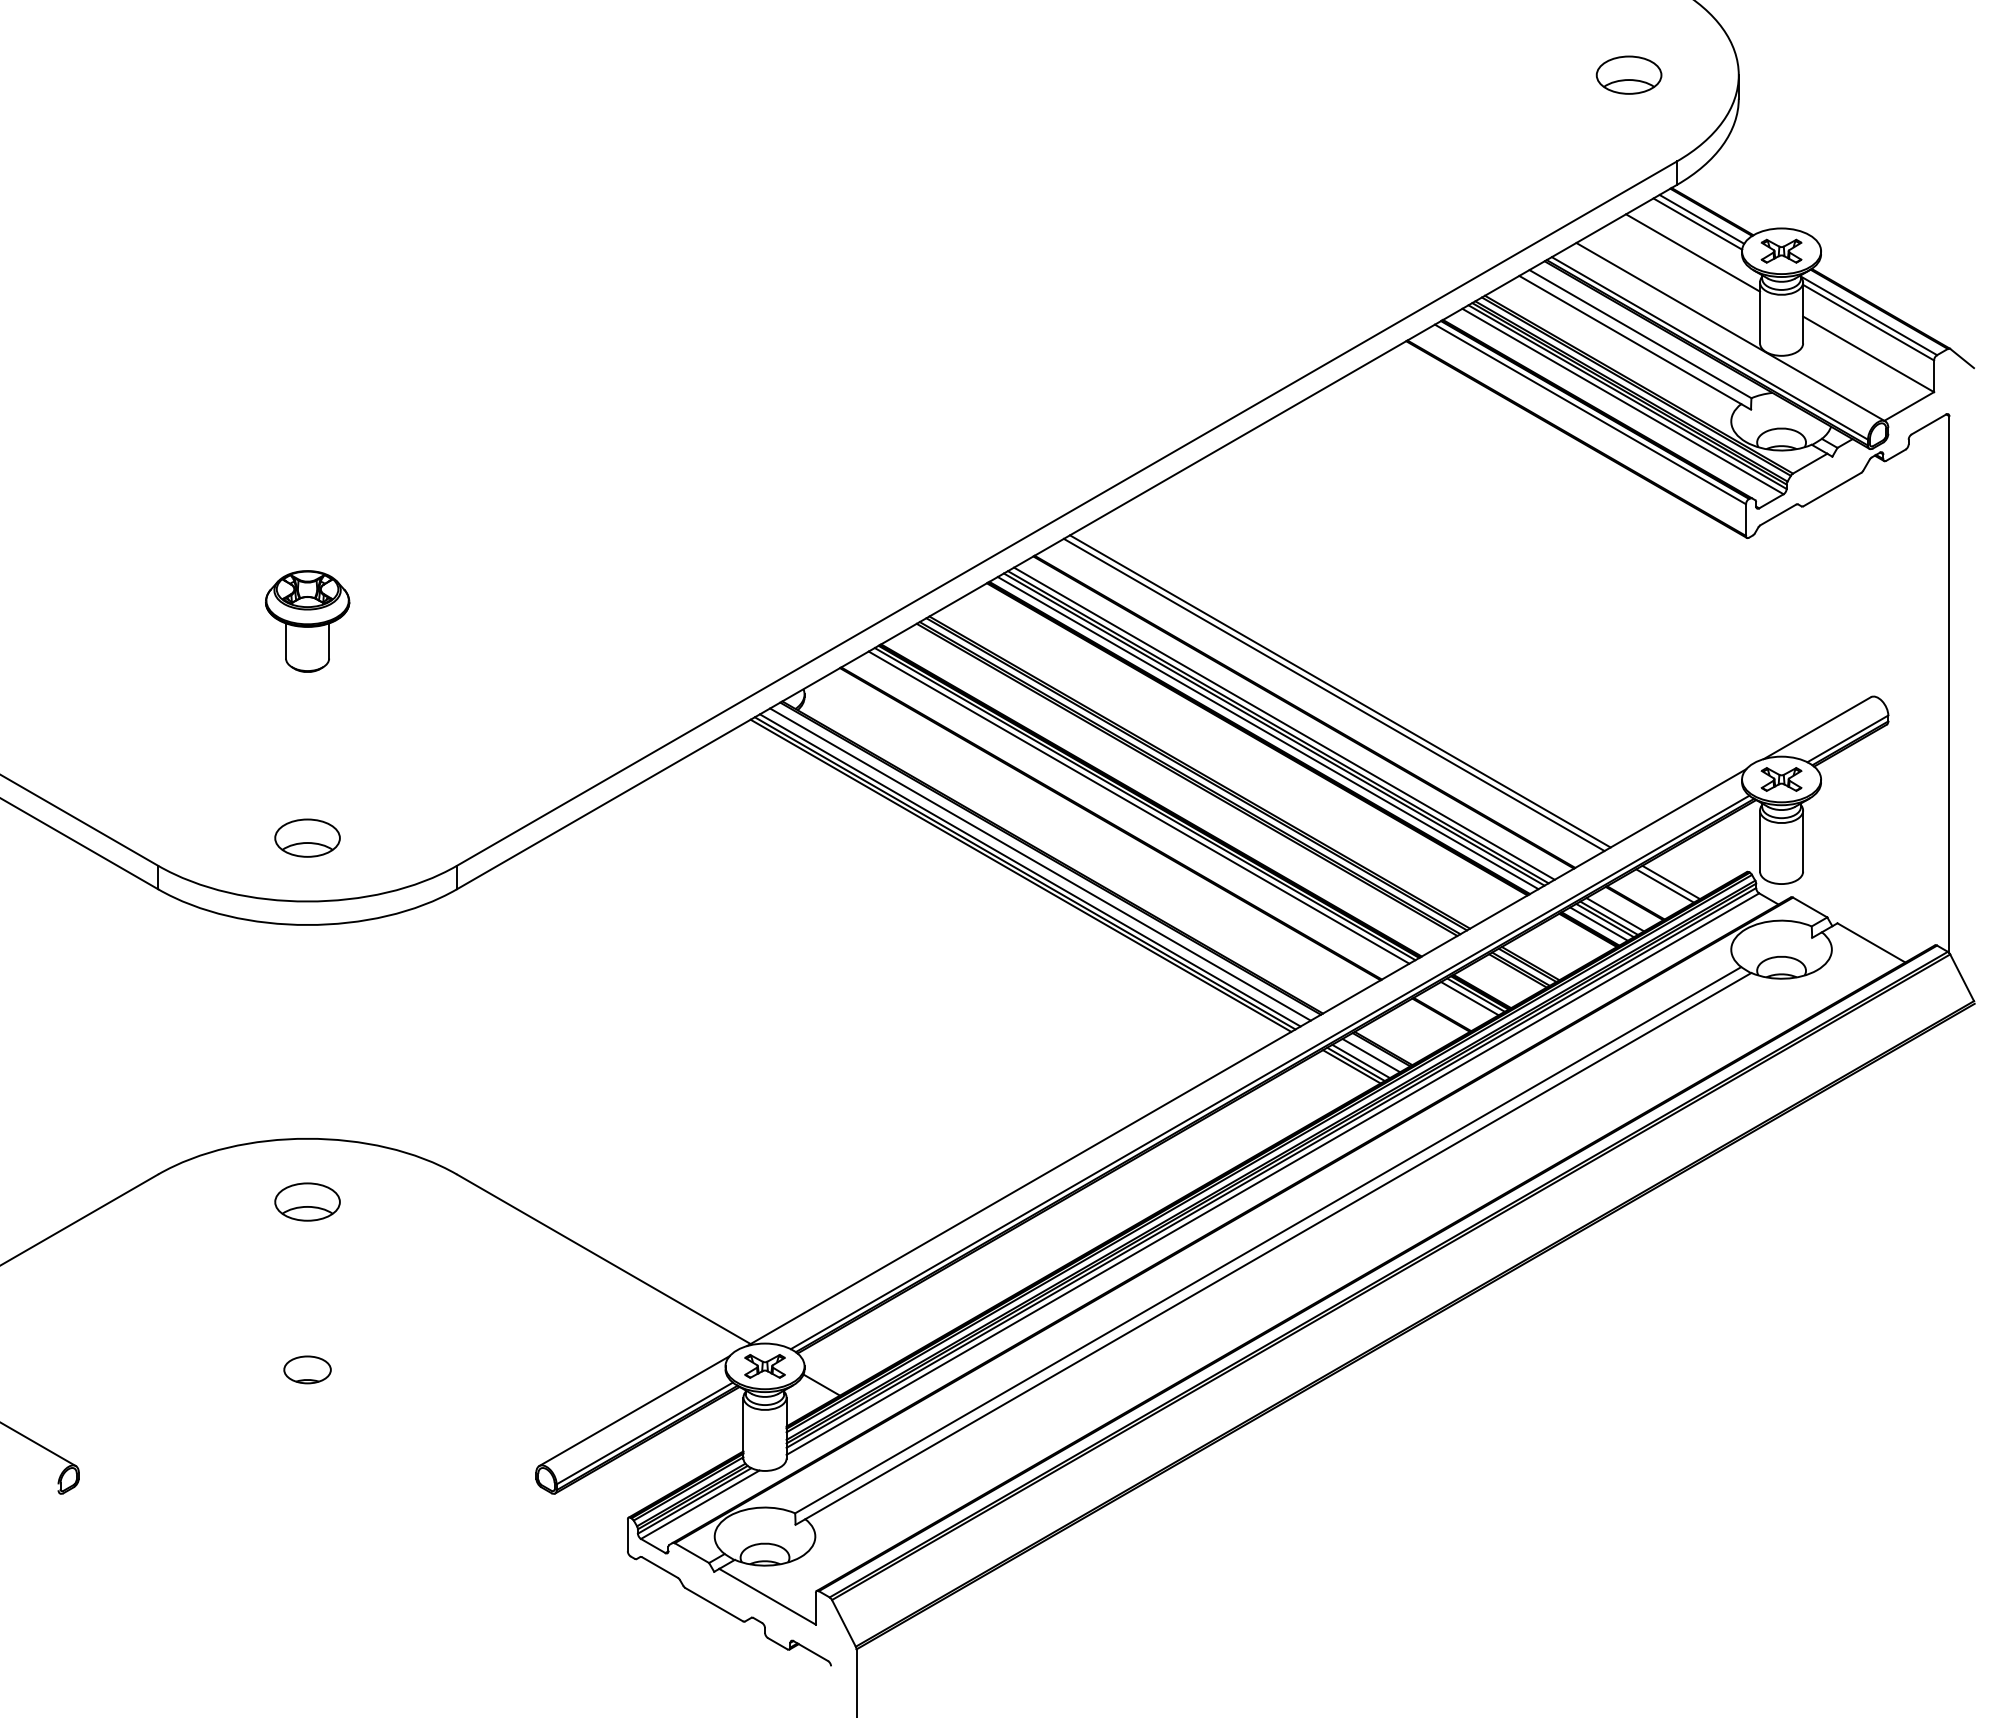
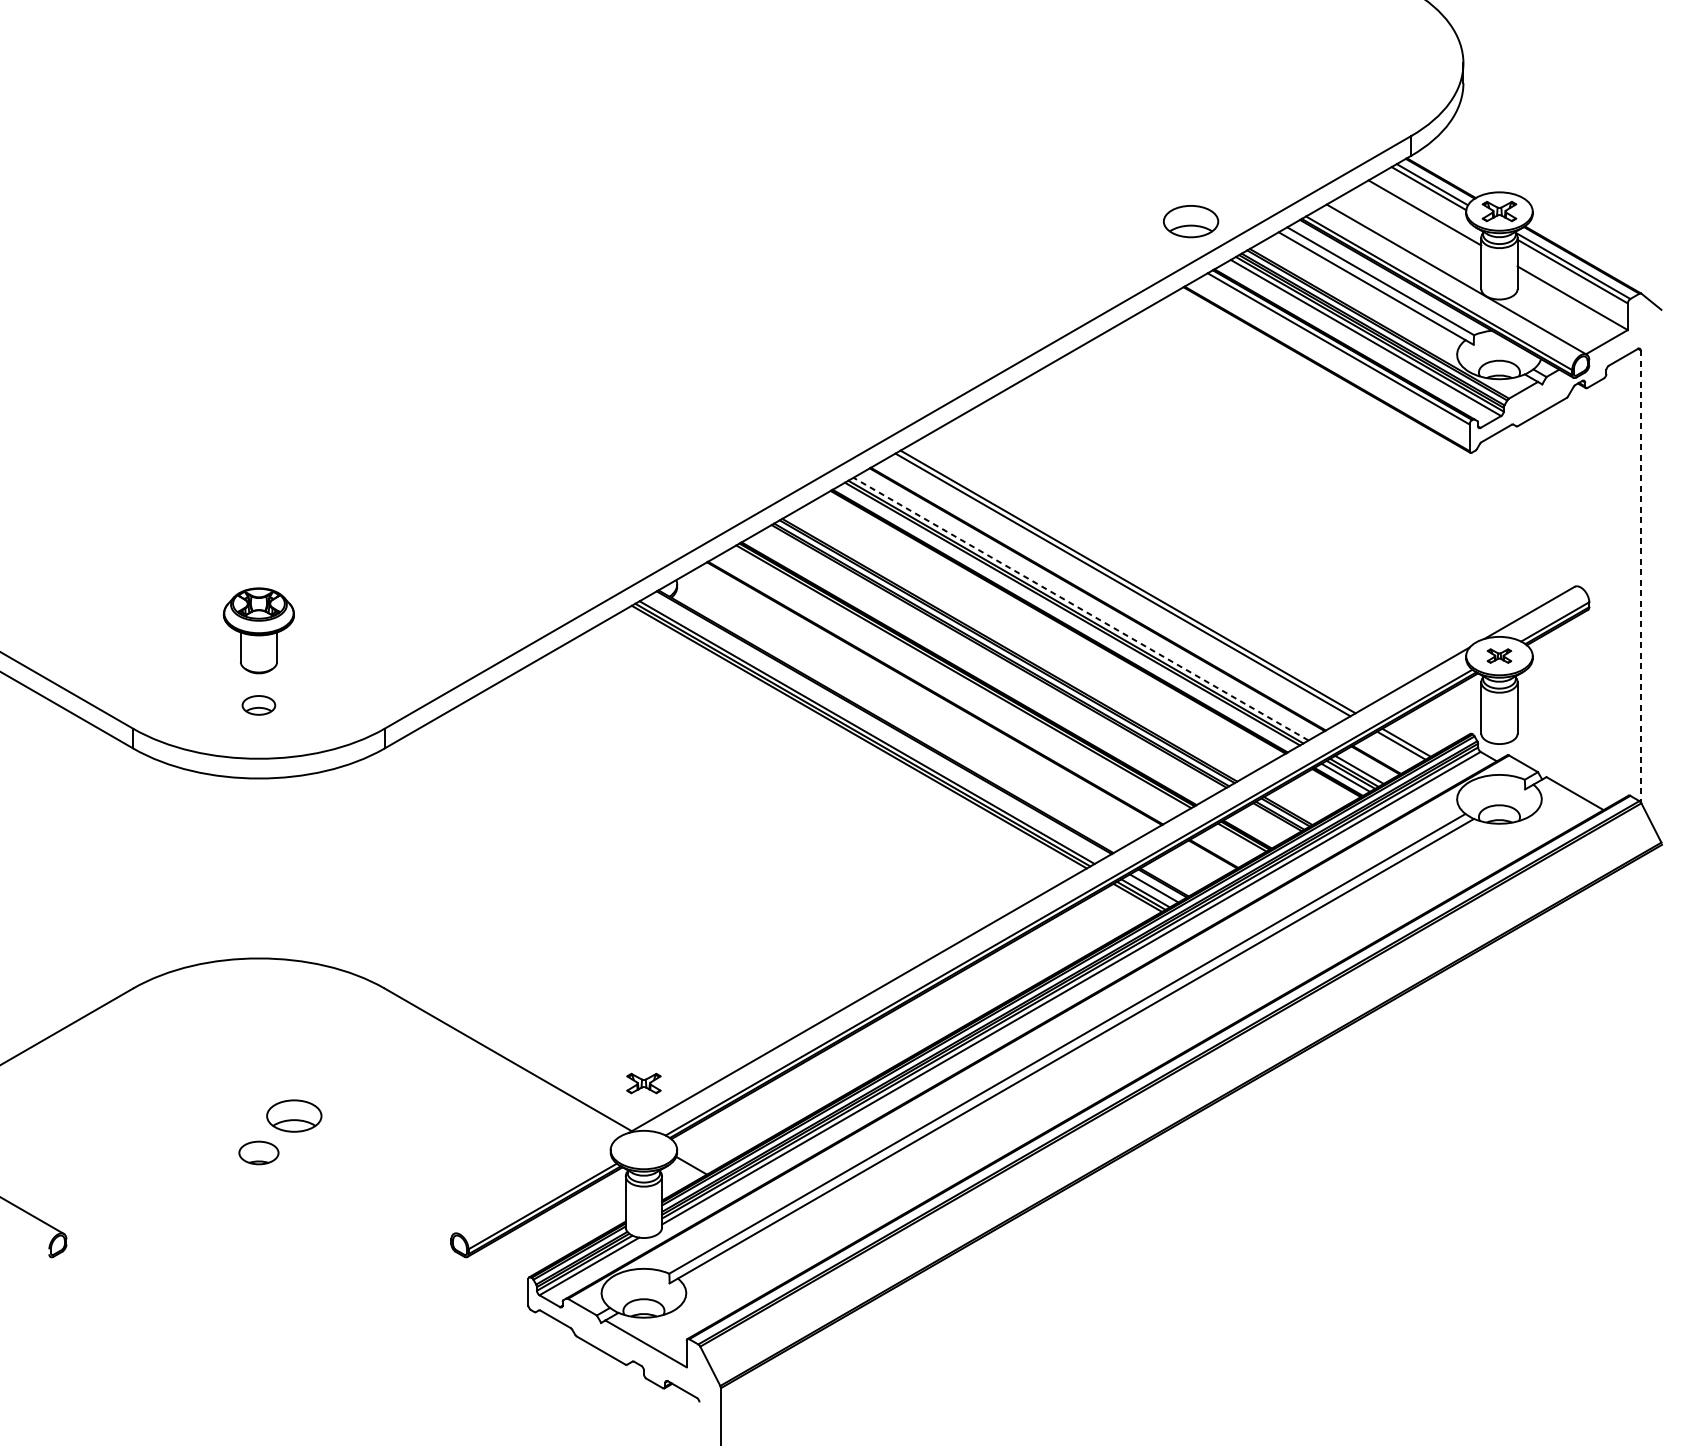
part: (1628, 74) -> (1190, 220), moved
part: (307, 621) -> (258, 630), moved
line: (1949, 685) -> (1640, 576), solid -> dashed
line: (1283, 723) -> (1080, 608), solid -> dashed
line: (1267, 733) -> (1066, 617), removed
part: (1781, 779) -> (1499, 656), size x0.7
line: (1138, 807) -> (958, 679), removed
part: (307, 837) -> (258, 704), size x0.6
line: (1040, 864) -> (875, 727), removed
line: (1469, 998) -> (1236, 840), removed
part: (307, 1201) -> (294, 1115), moved
part: (764, 1366) -> (643, 1083), moved
line: (634, 1411) -> (534, 1187), removed

